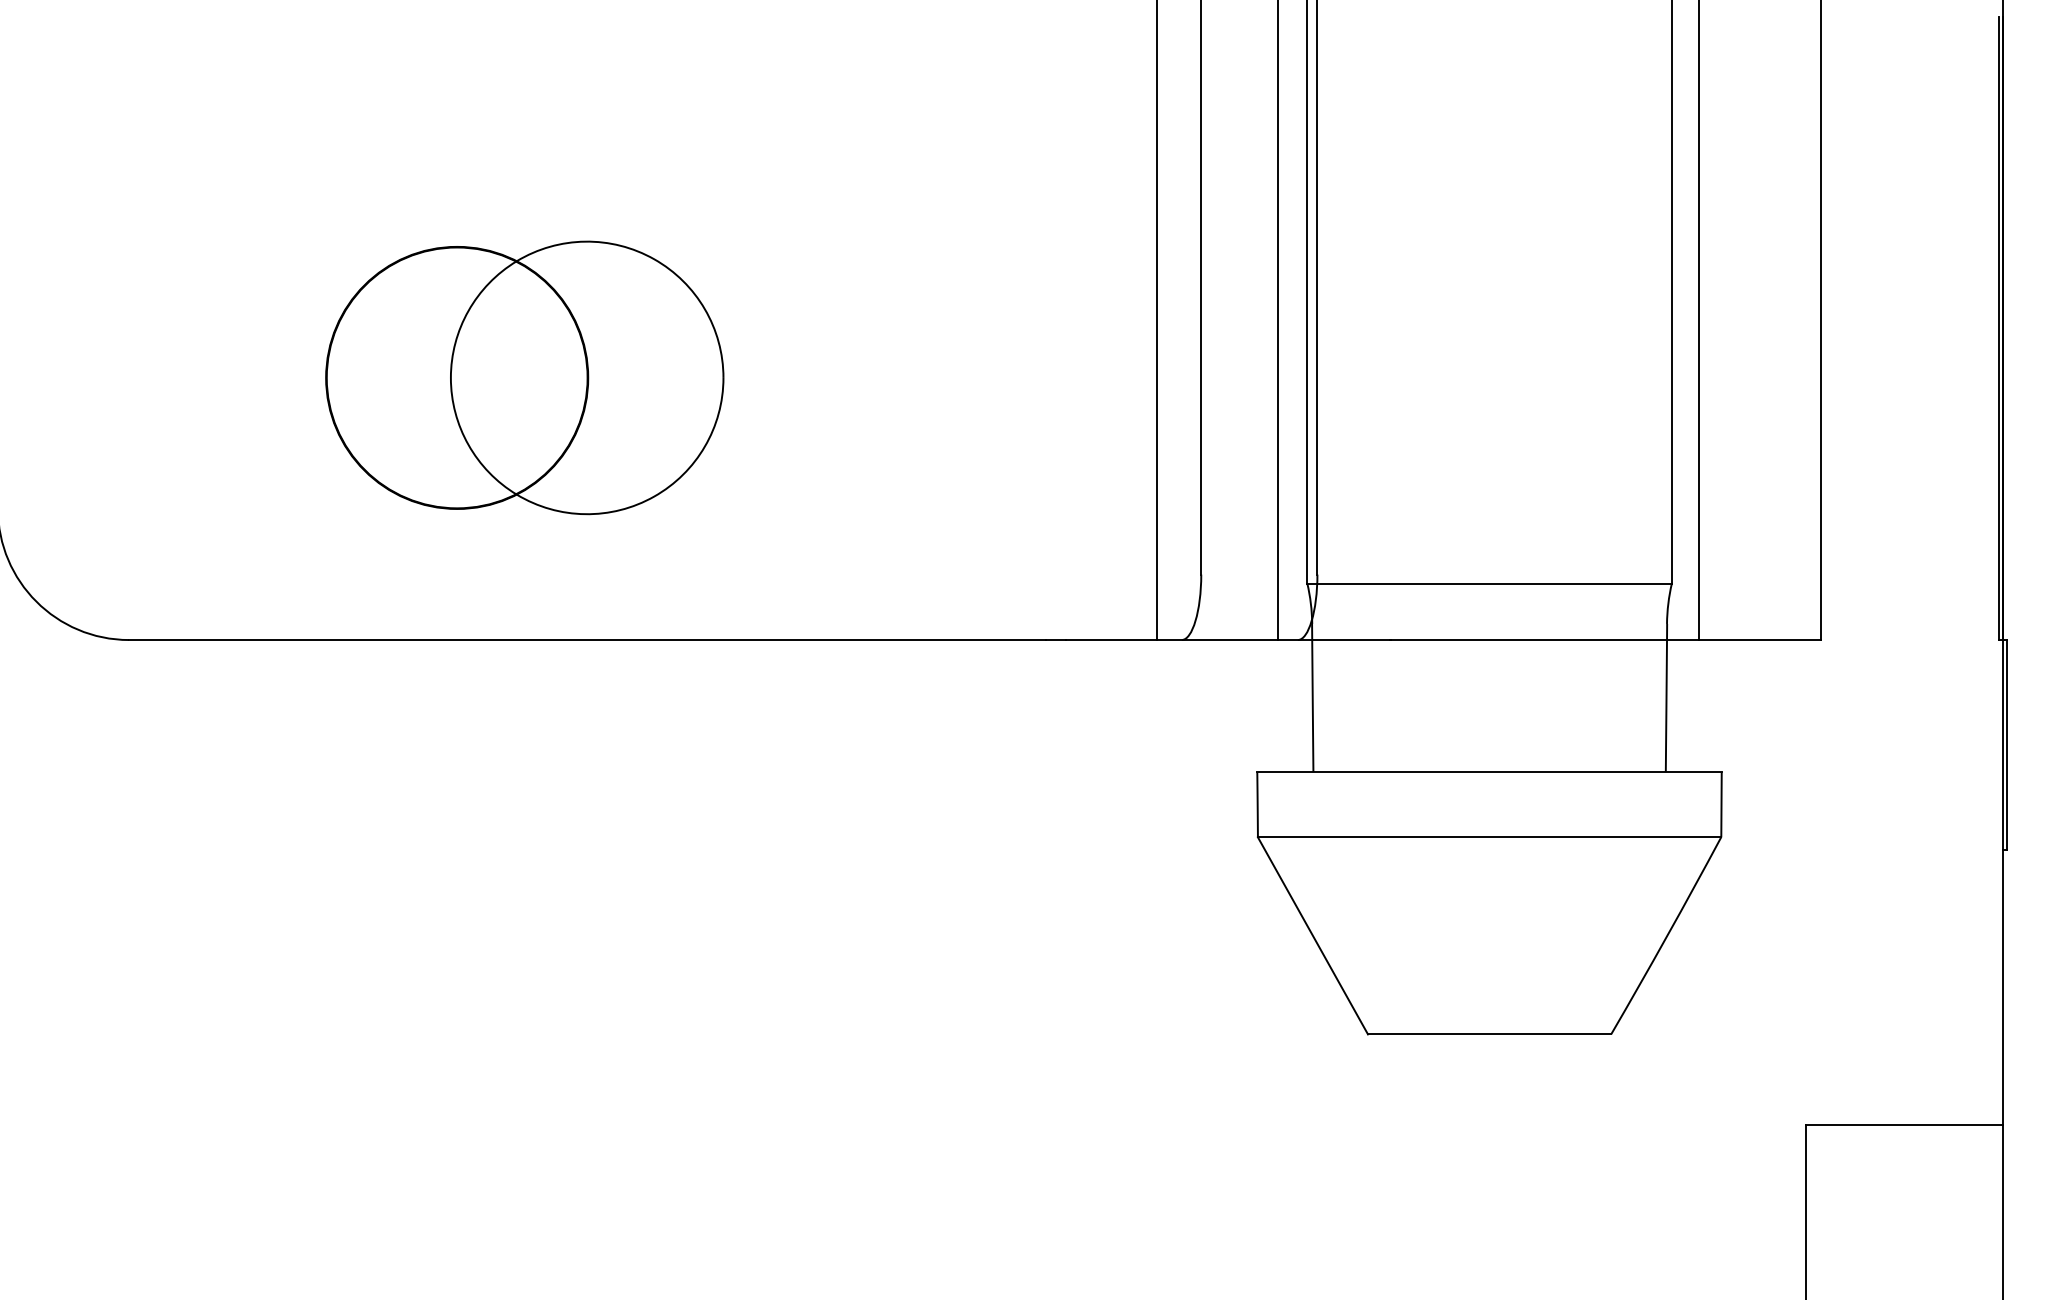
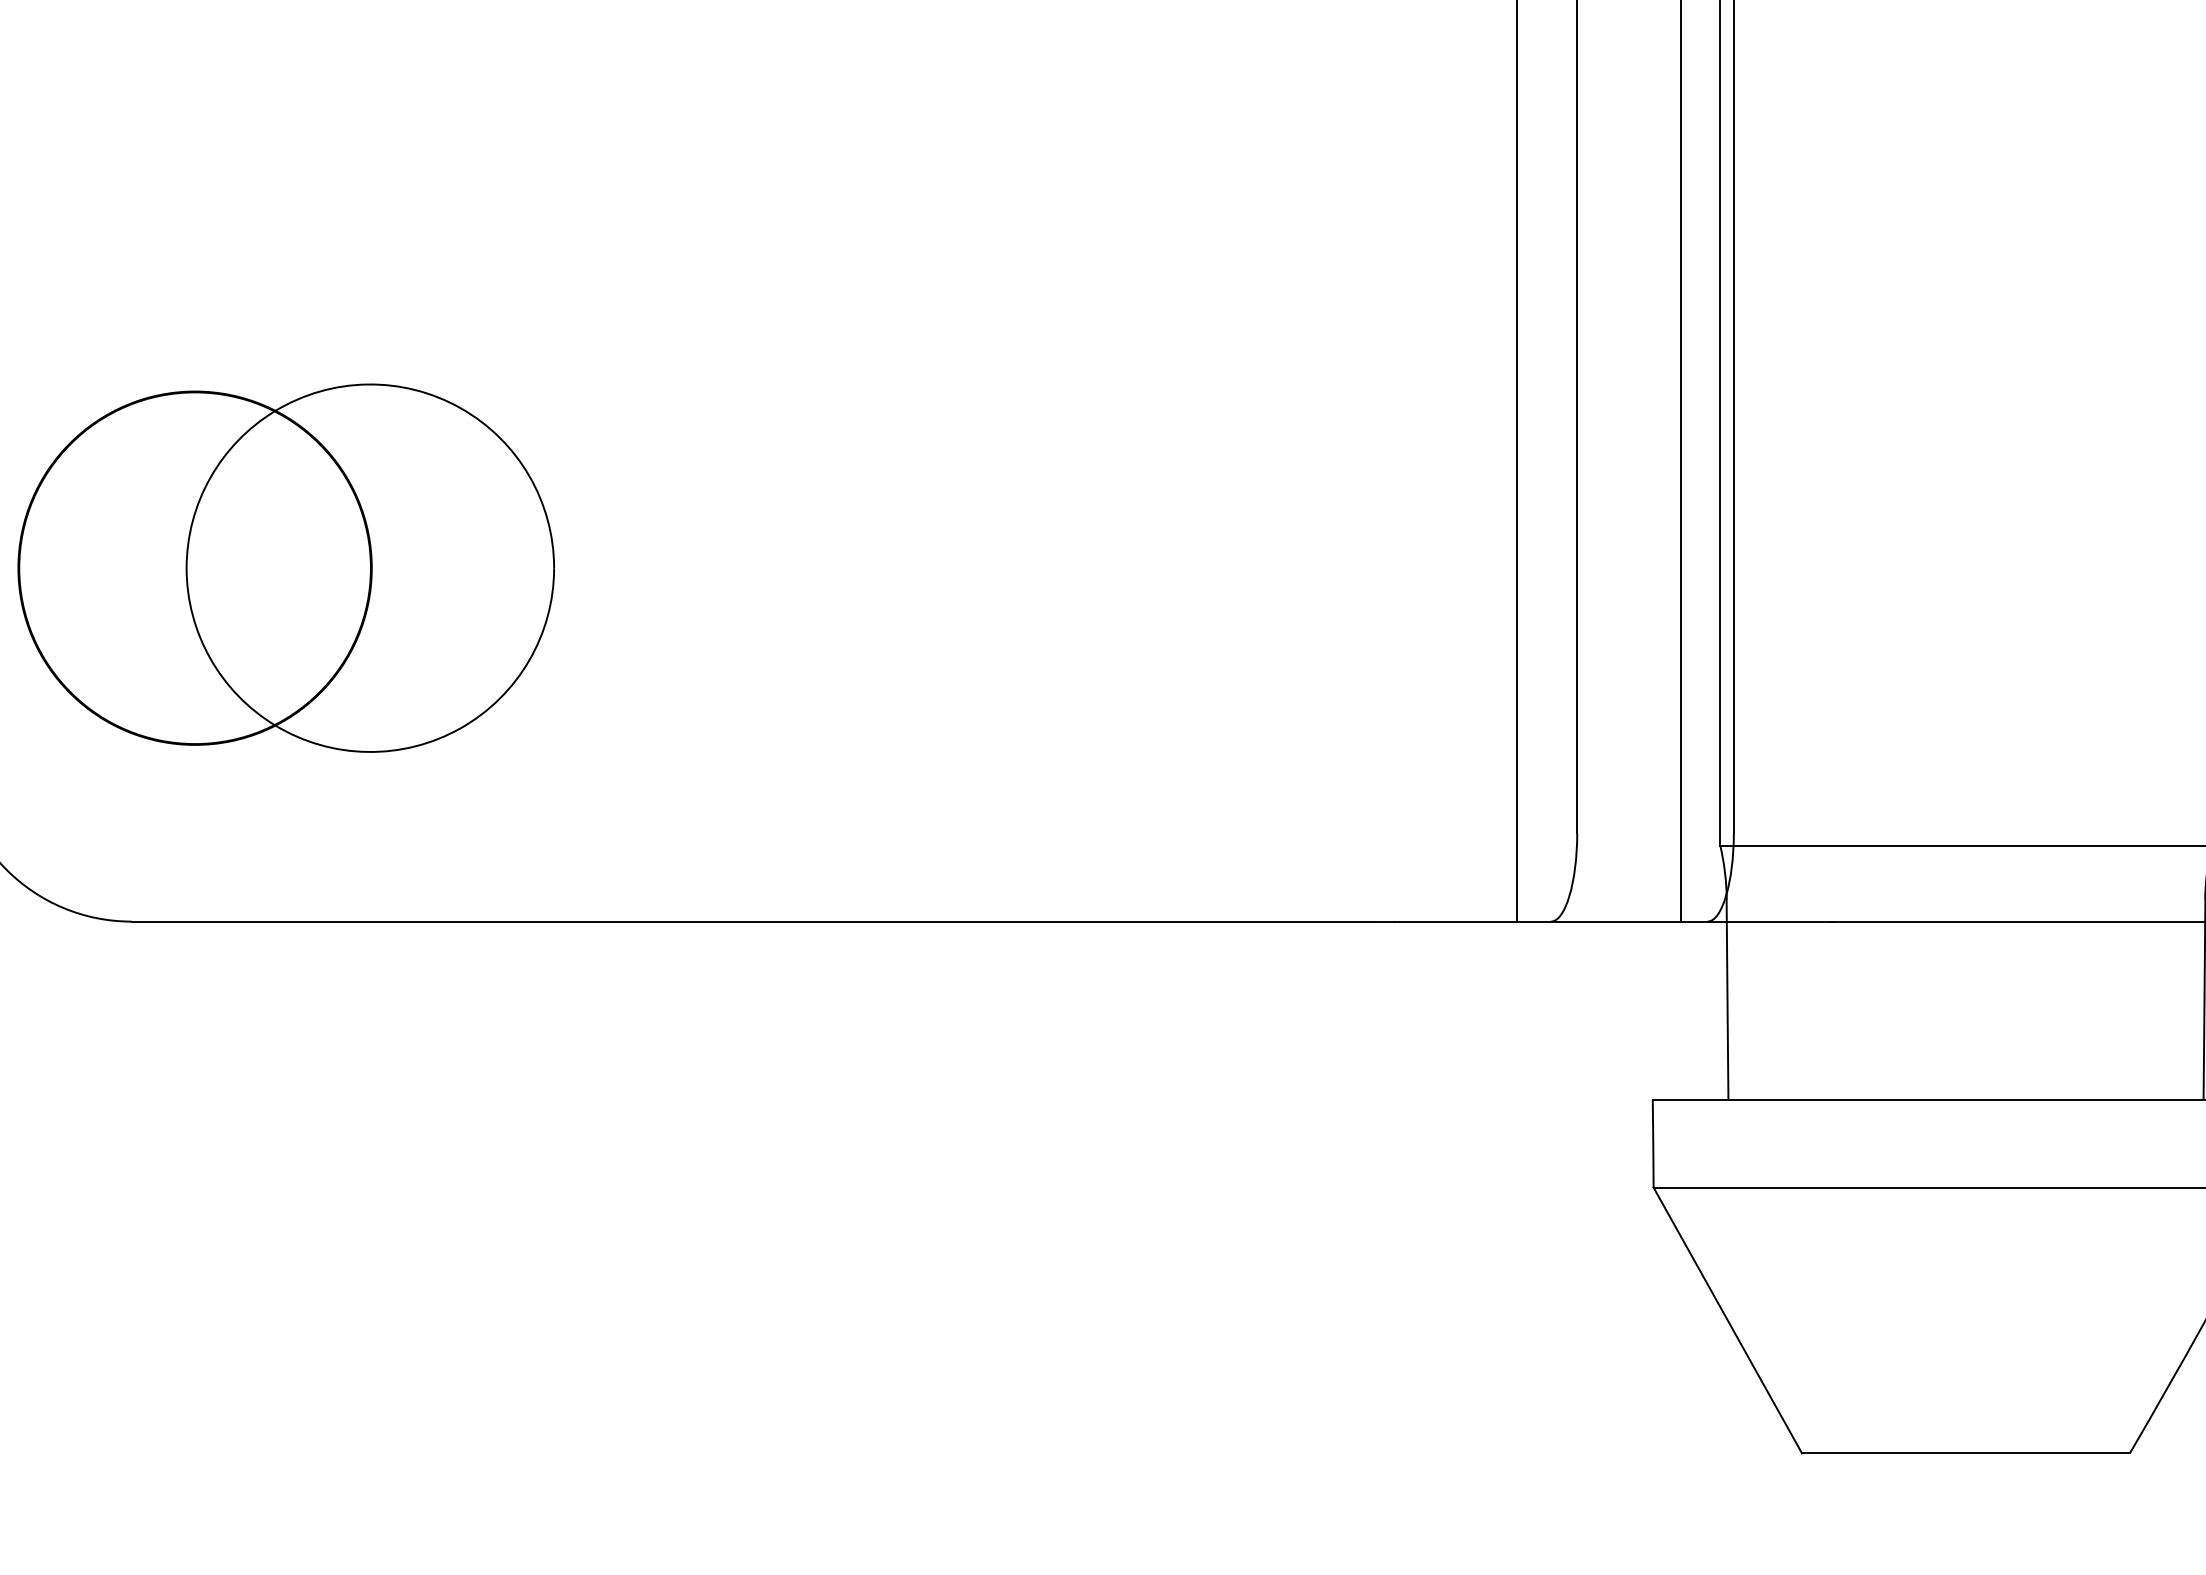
part: (524, 377) -> (285, 567), moved

